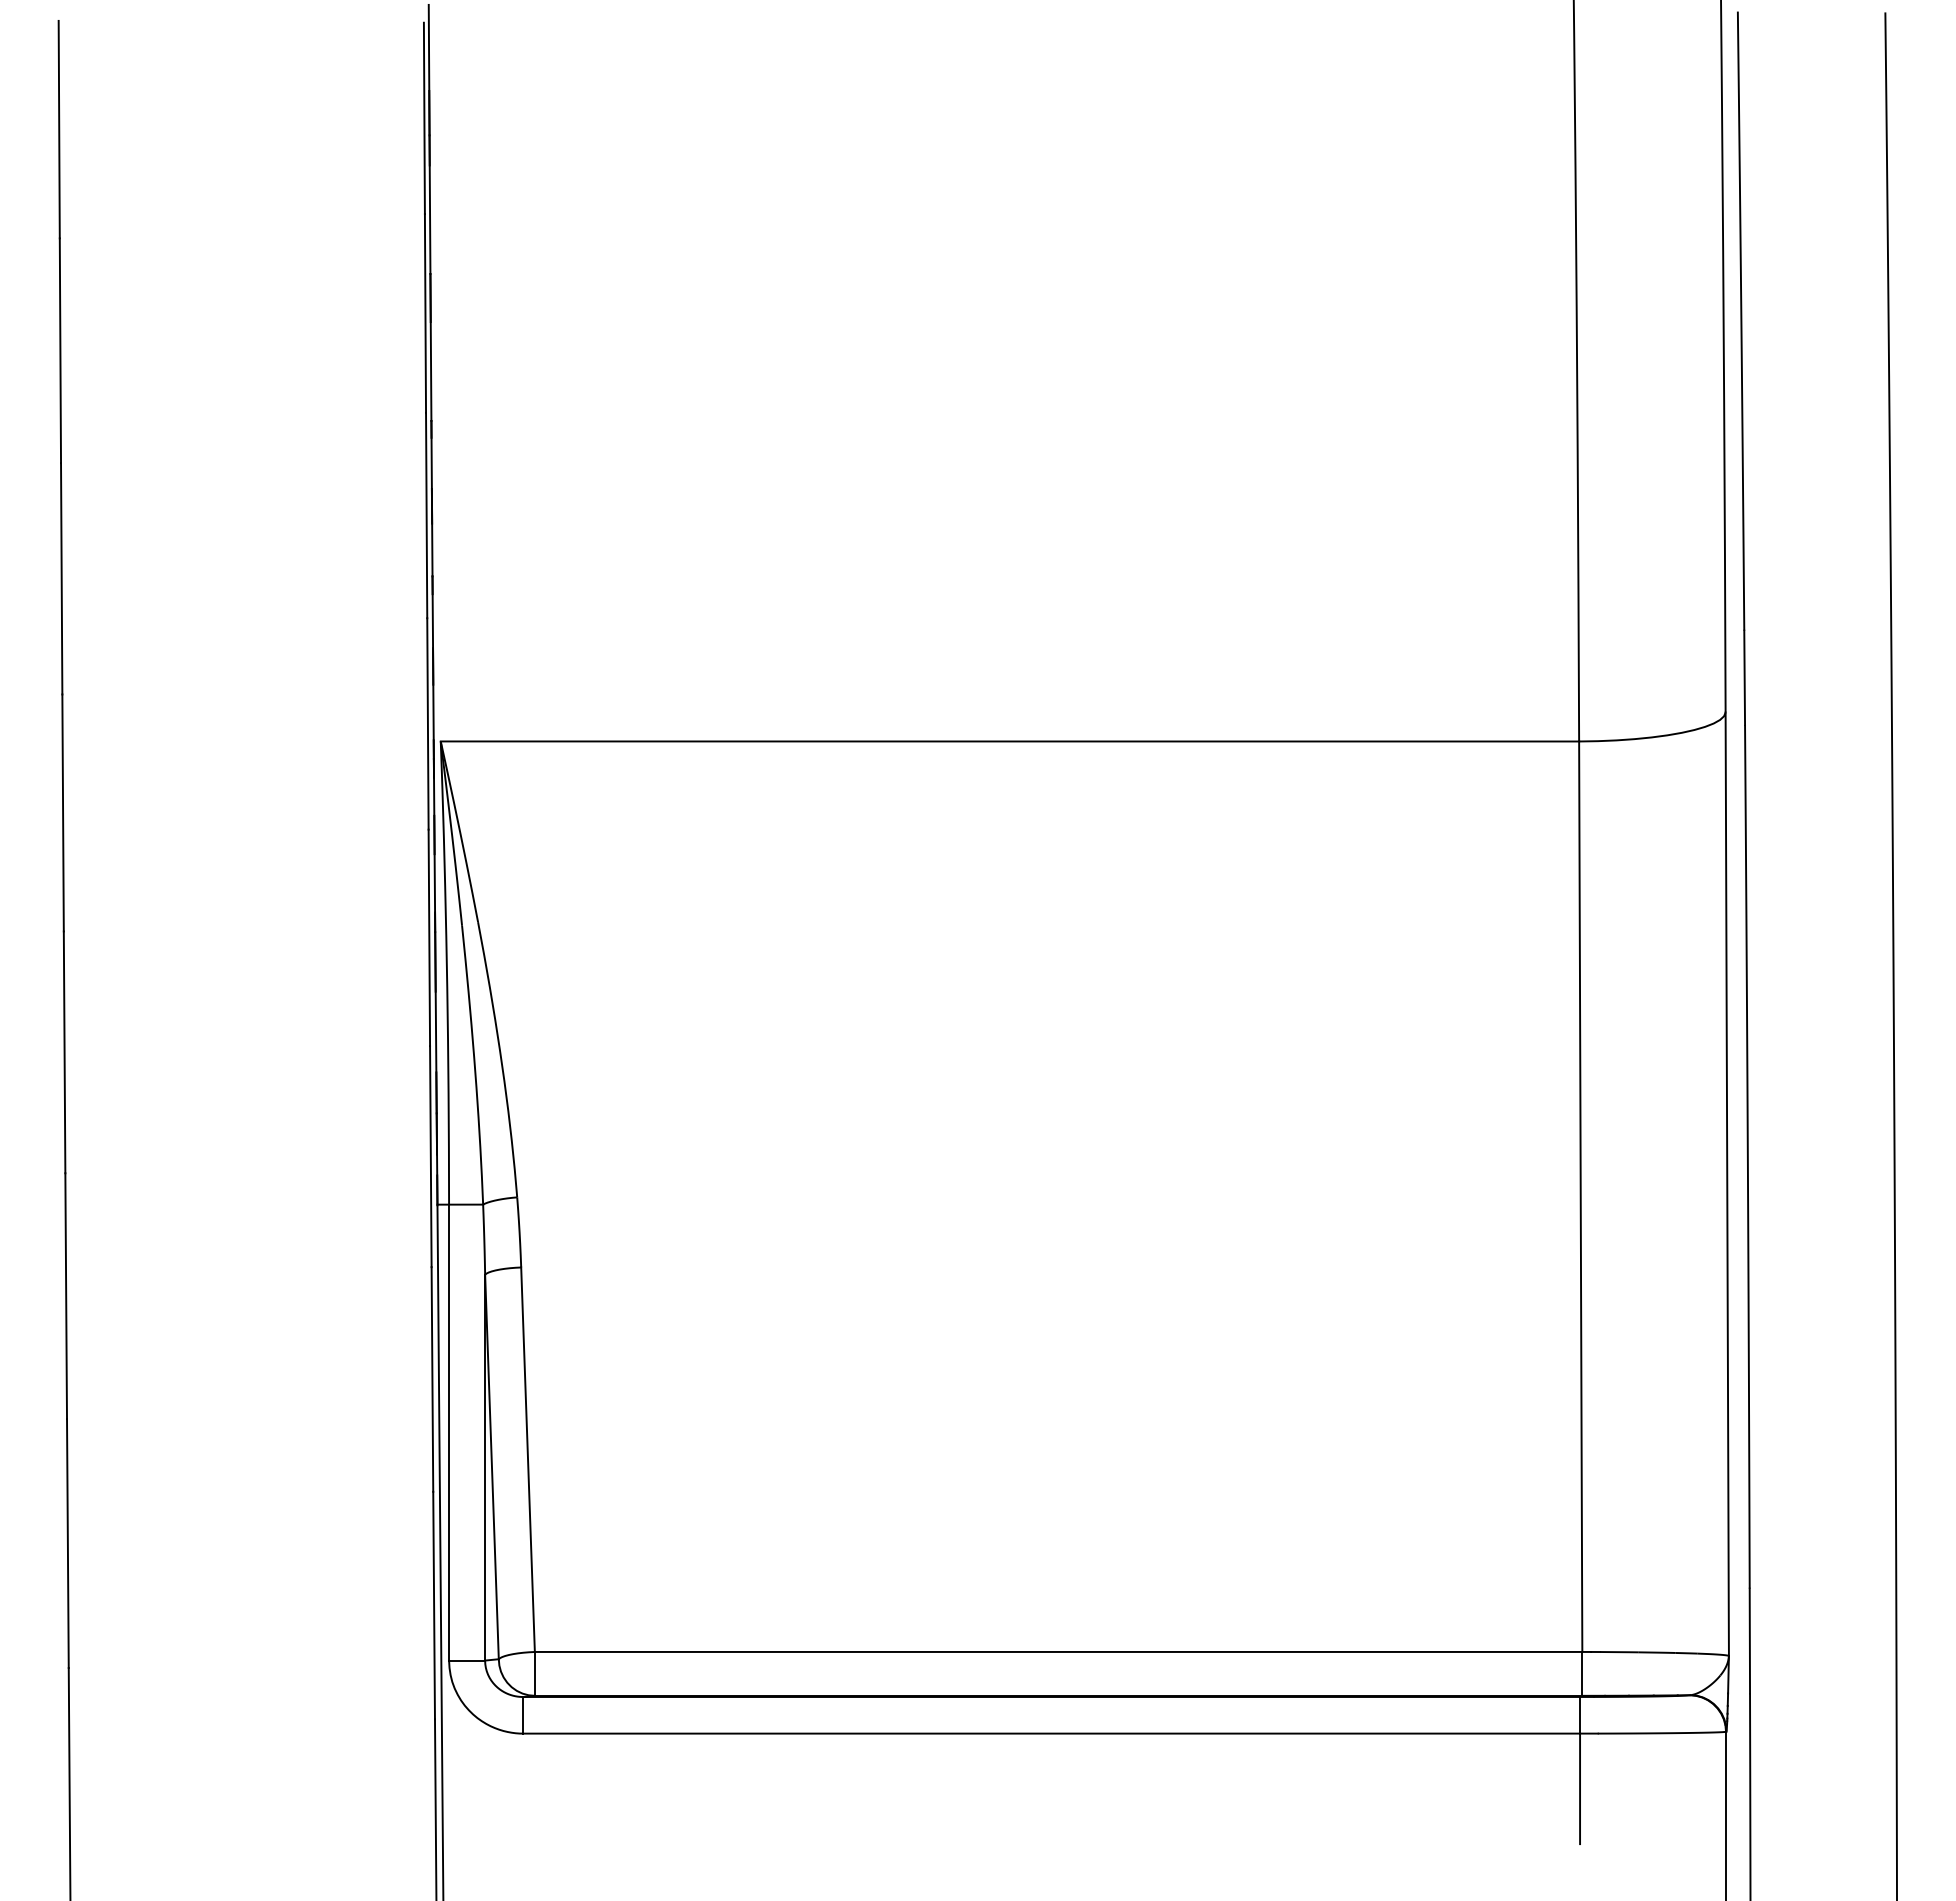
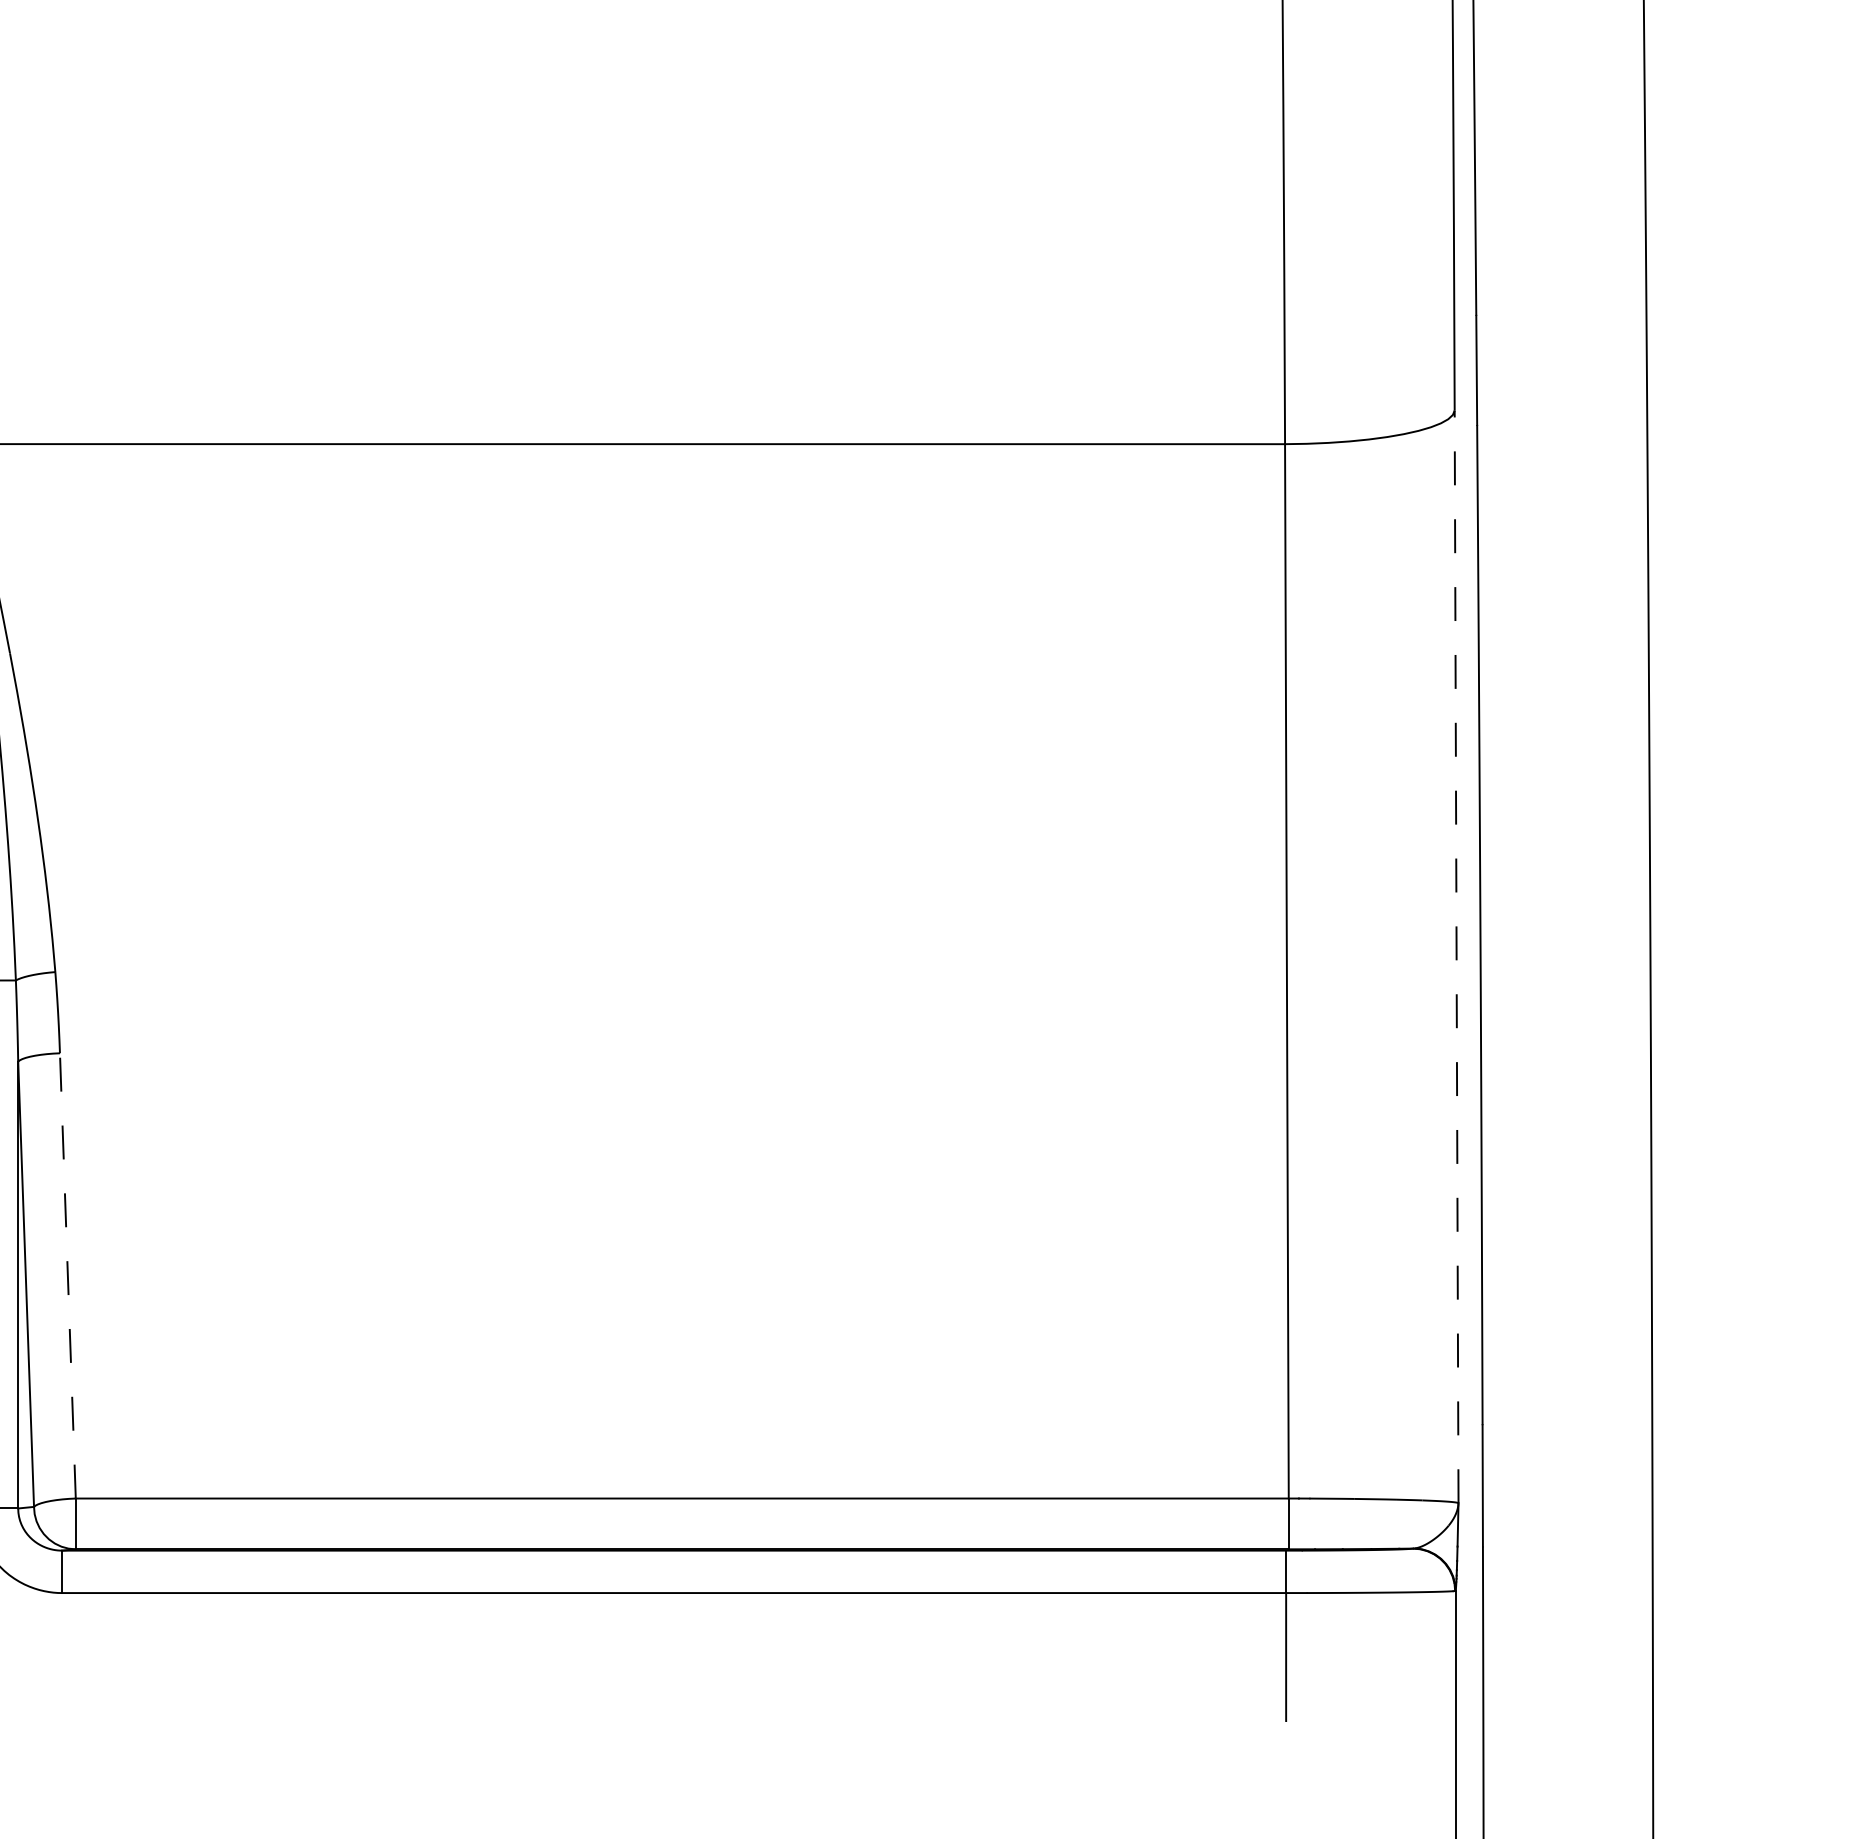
line: (1727, 1184) -> (1456, 957), solid -> dashed
line: (528, 1459) -> (68, 1275), solid -> dashed

